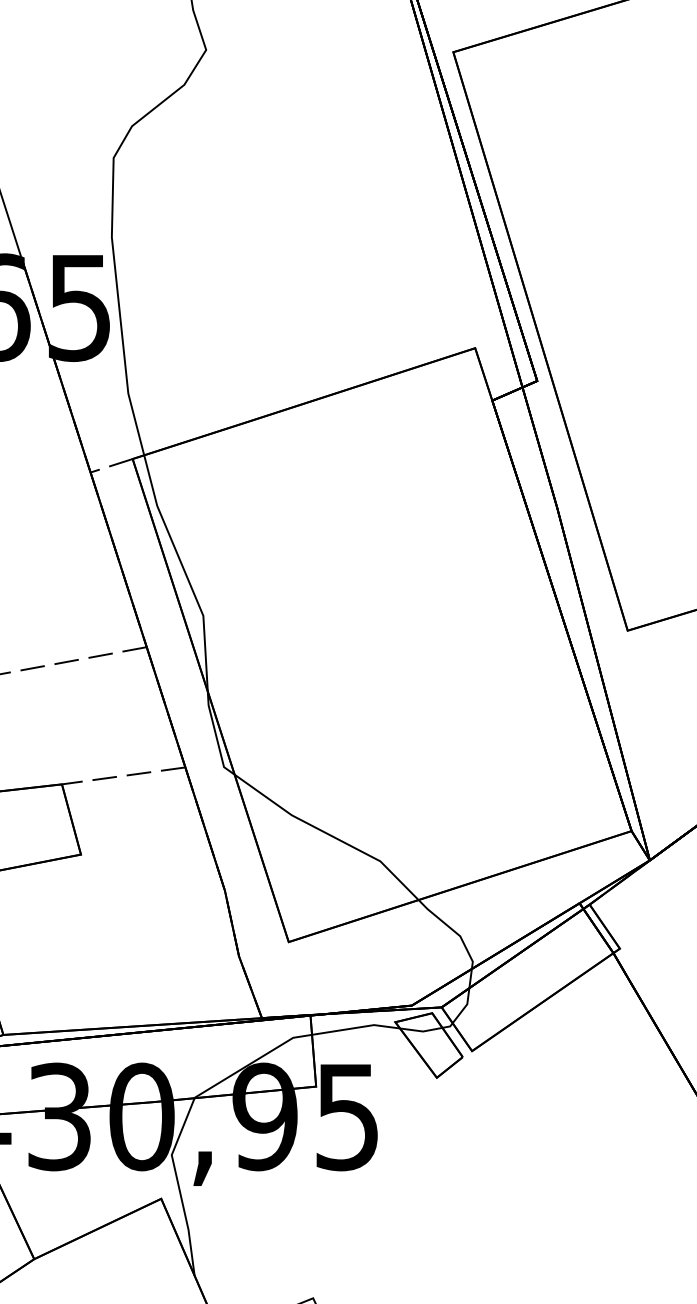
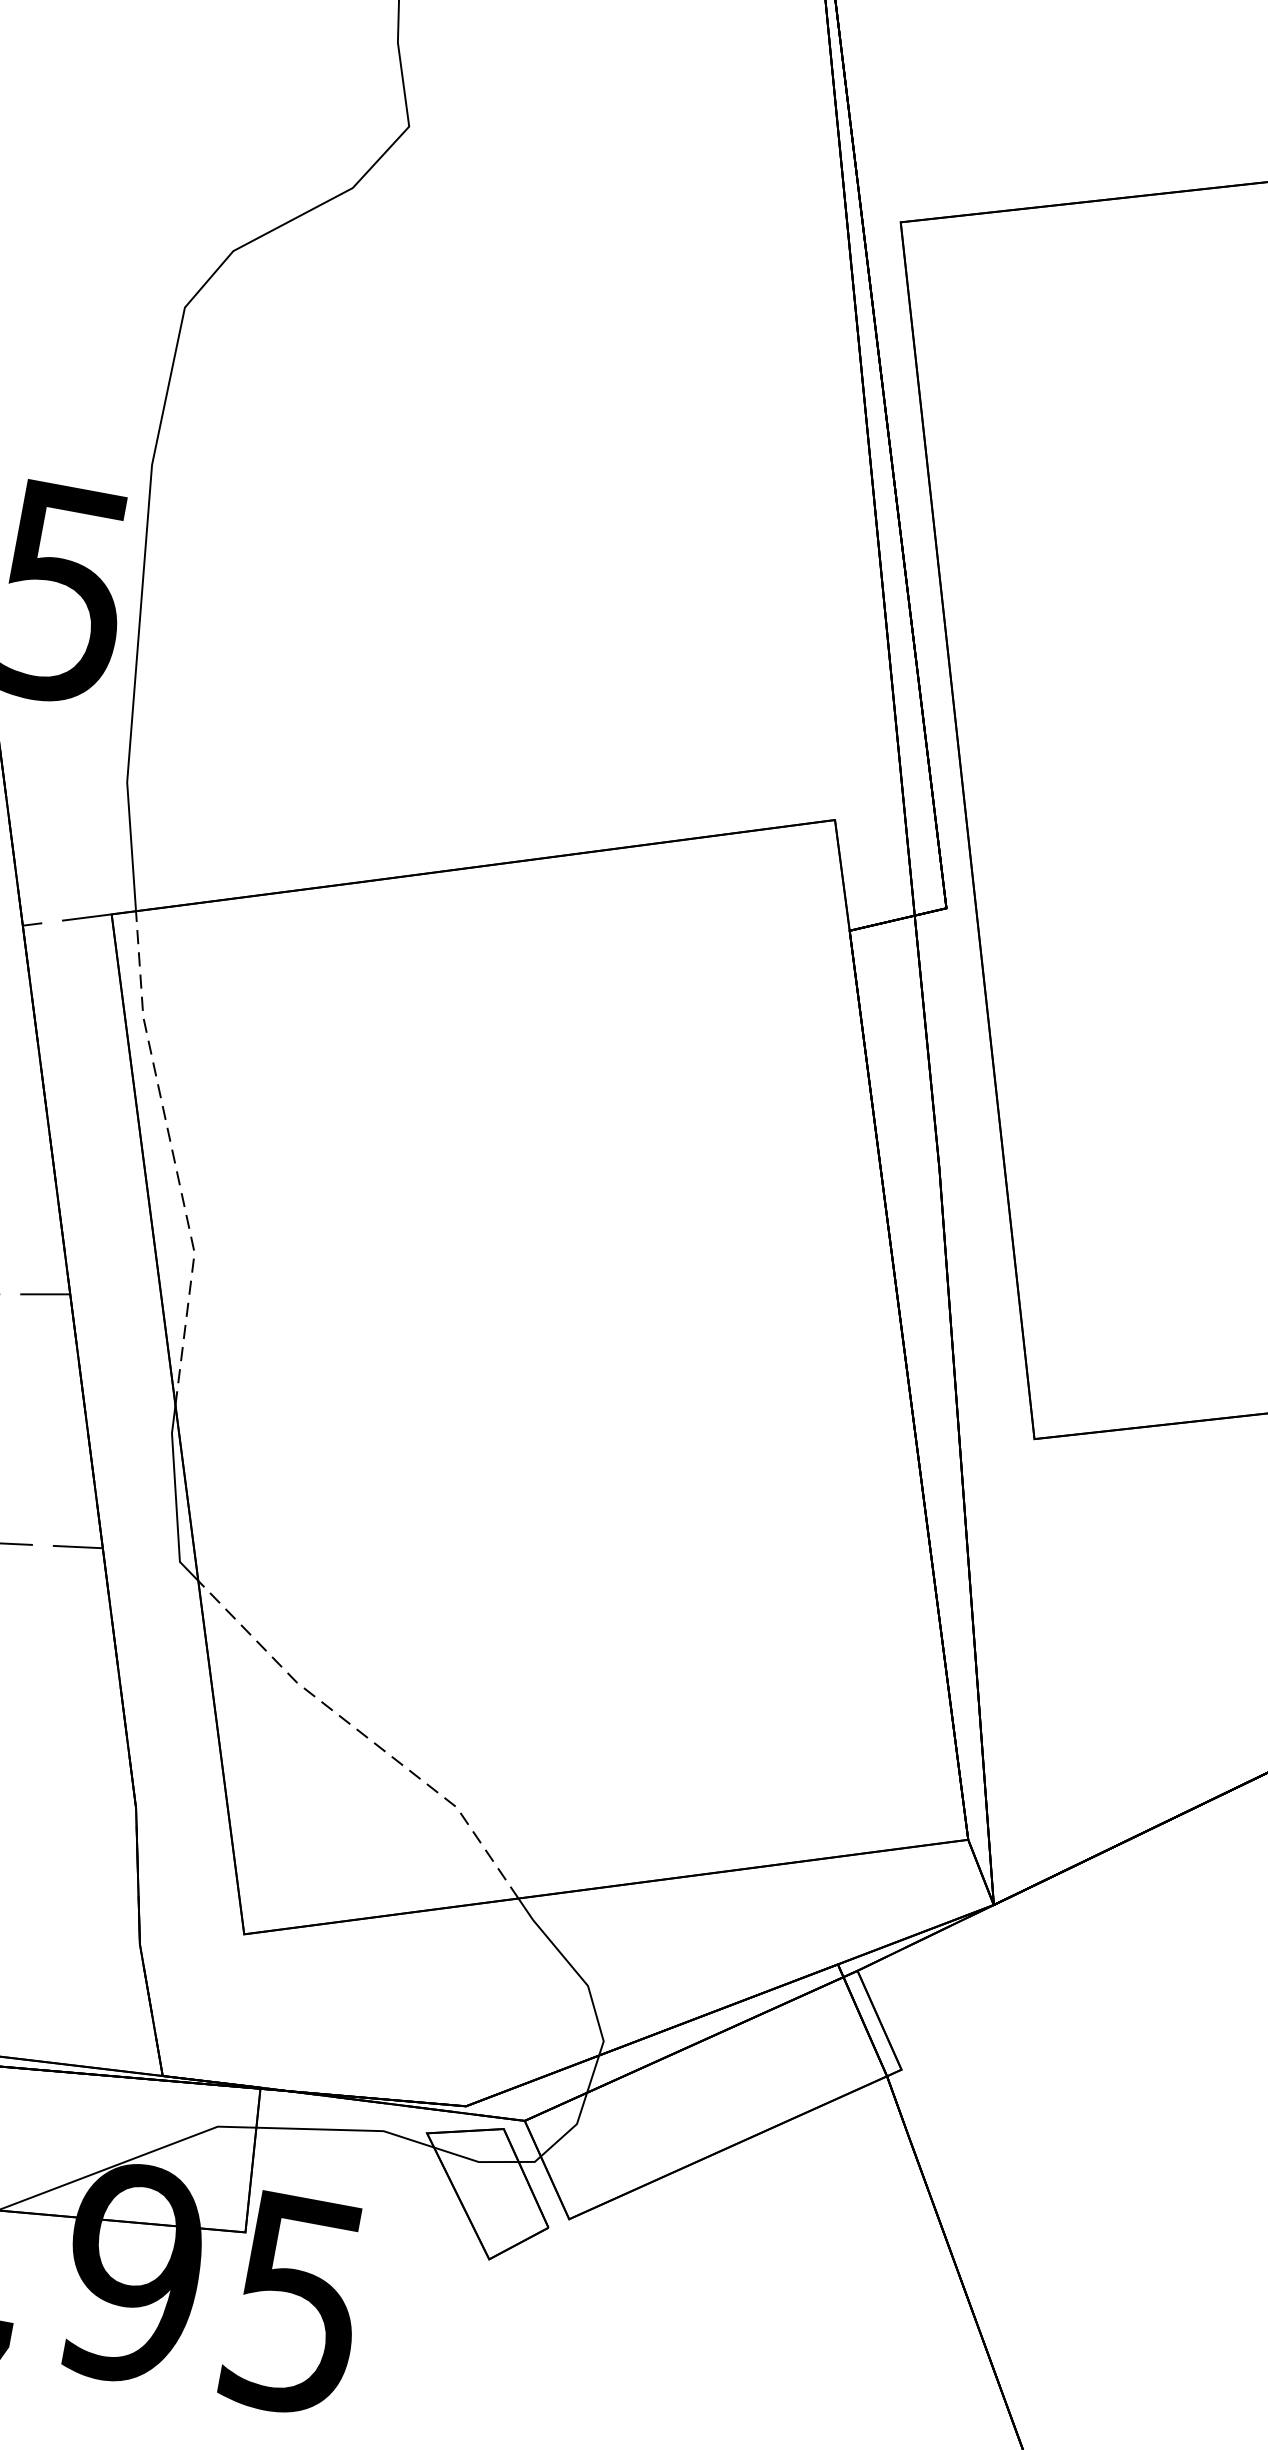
line: (184, 570) -> (173, 1155), solid -> dashed
line: (328, 834) -> (363, 1734), solid -> dashed

